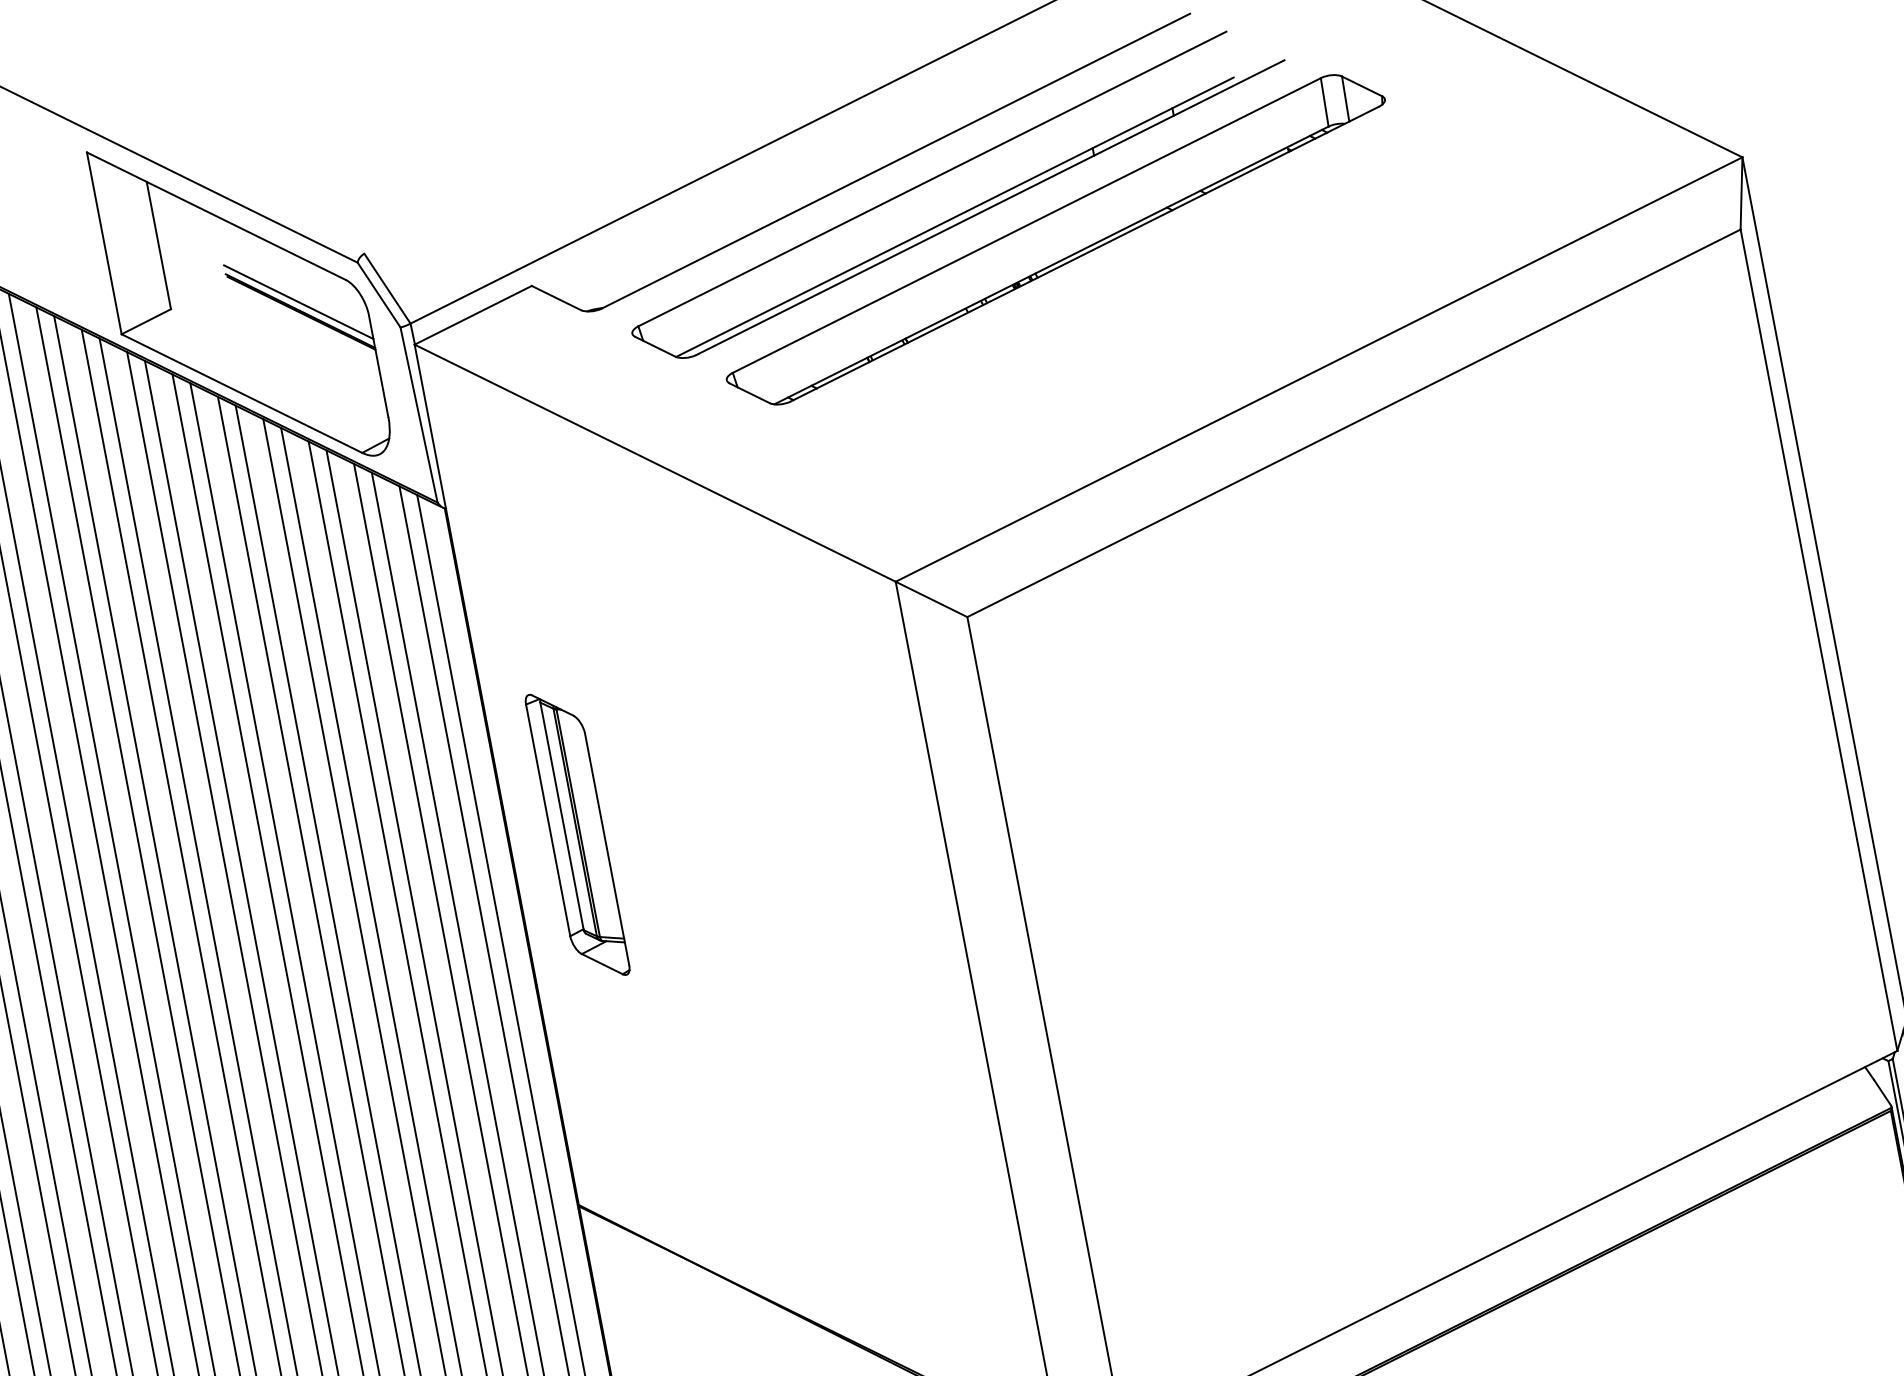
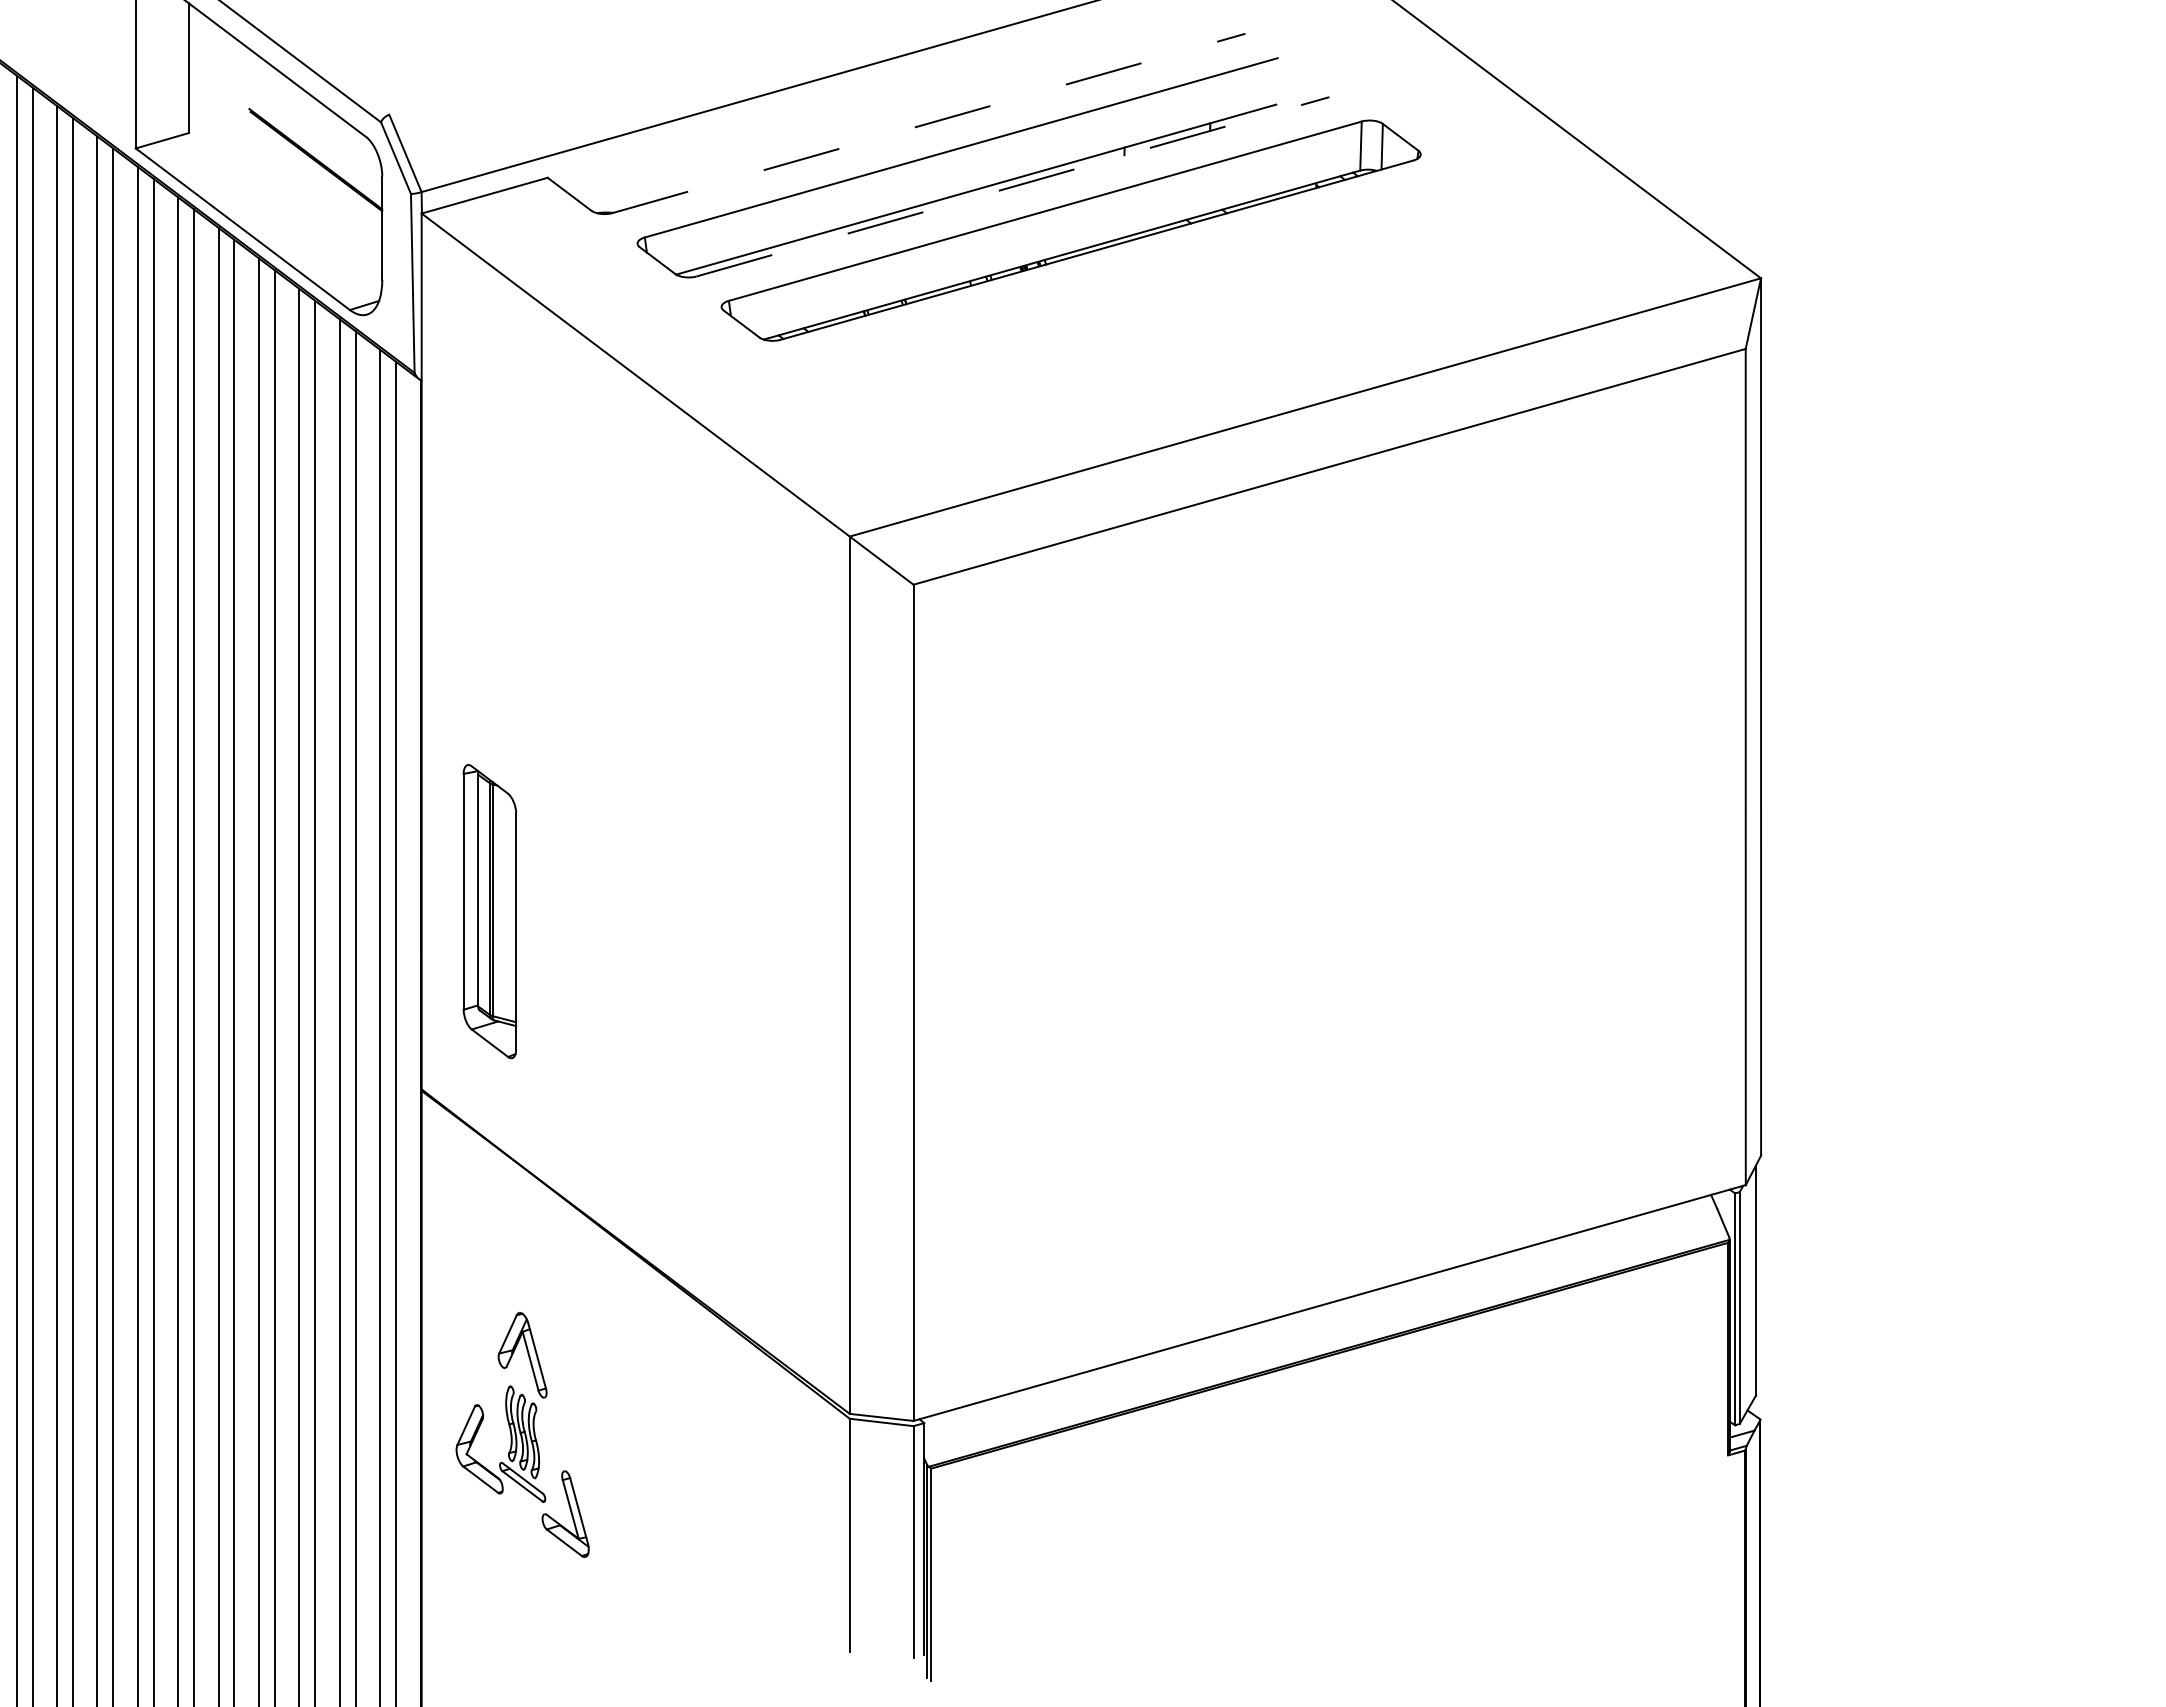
line: (896, 161) -> (929, 123), solid -> dashed
line: (990, 207) -> (1013, 186), solid -> dashed
line: (298, 301) -> (315, 149), removed
part: (577, 834) -> (489, 911), moved

